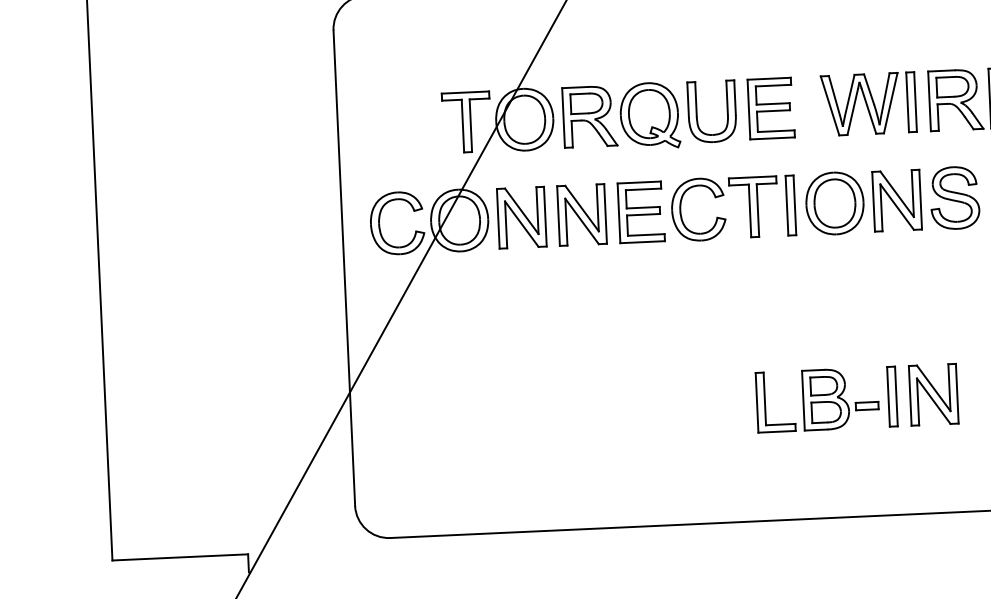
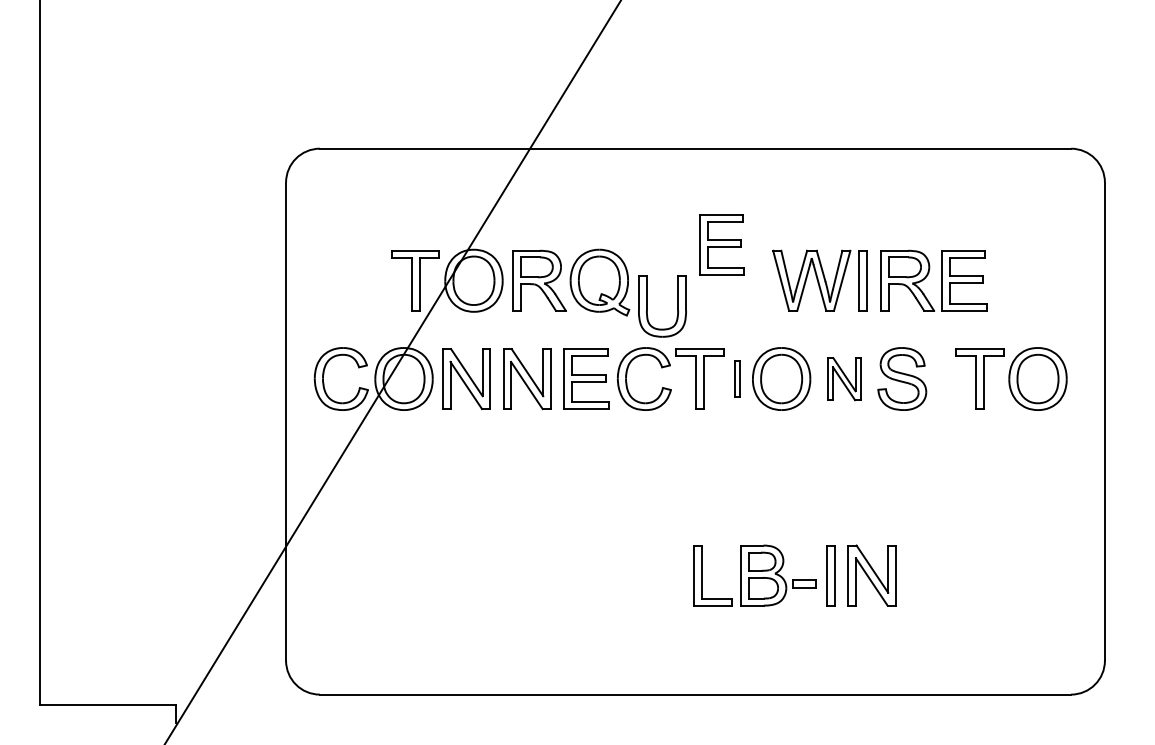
part: (770, 108) -> (721, 244), moved
part: (697, 112) -> (647, 306), moved
part: (897, 201) -> (844, 379), size x0.7
part: (790, 205) -> (736, 378), size x0.6

